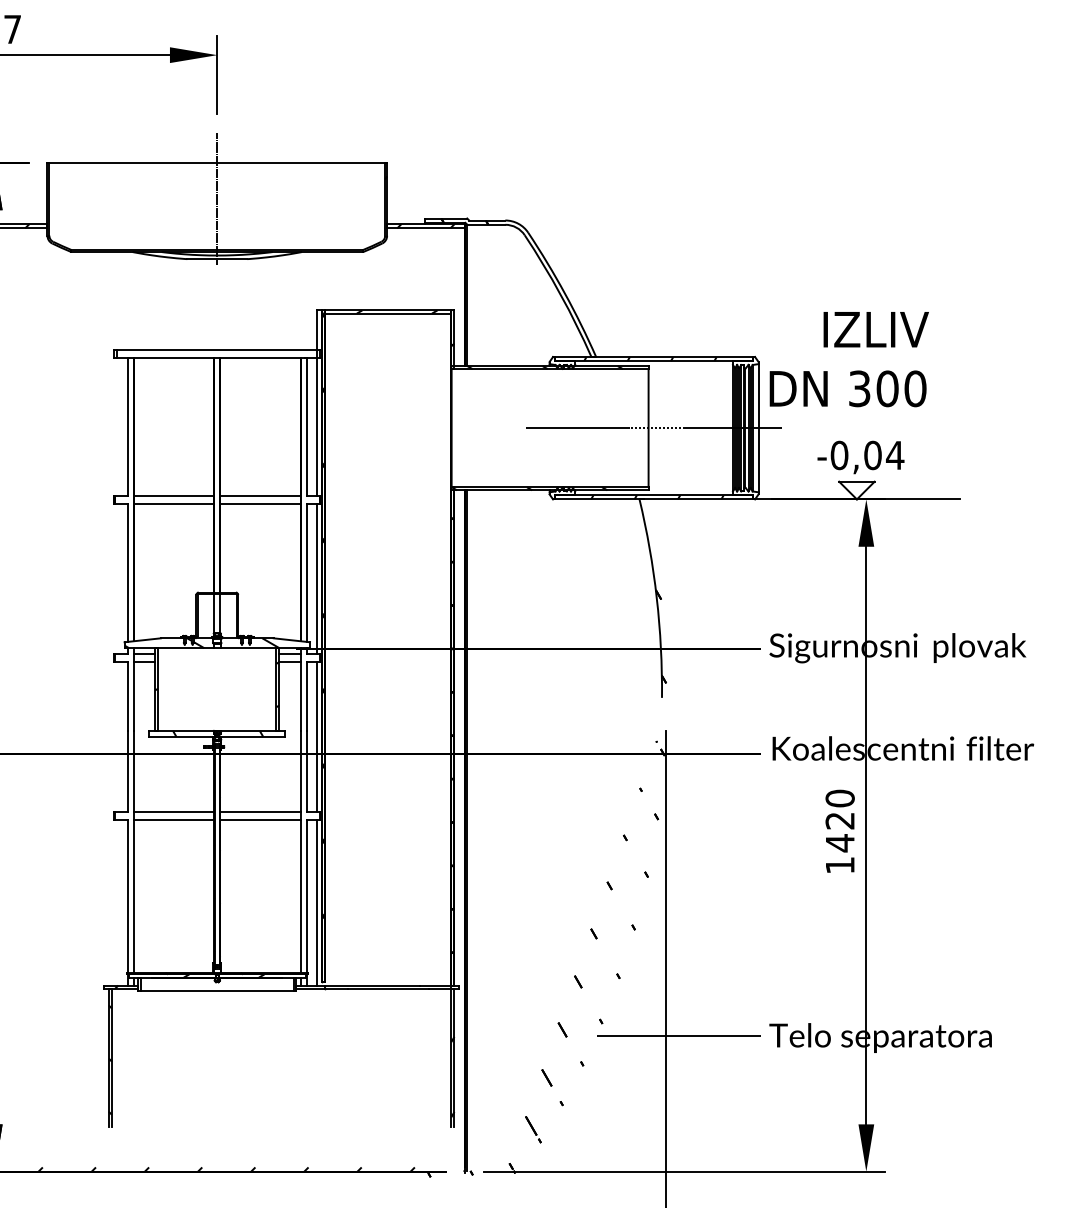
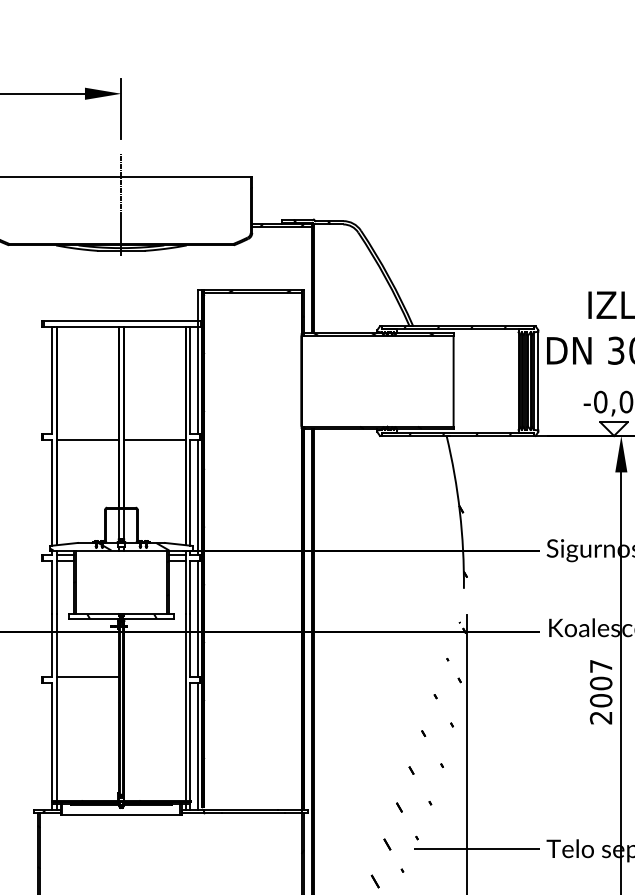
line: (653, 428) -> (457, 381), removed
line: (174, 496) -> (88, 433), removed
line: (260, 496) -> (154, 433), removed
line: (260, 811) -> (154, 676), removed
line: (174, 819) -> (88, 682), removed
line: (260, 819) -> (154, 682), removed
text: (839, 831) -> (600, 691), 1420 -> 2007

